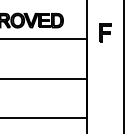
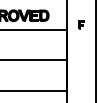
part: (105, 33) -> (81, 25), size x0.6

